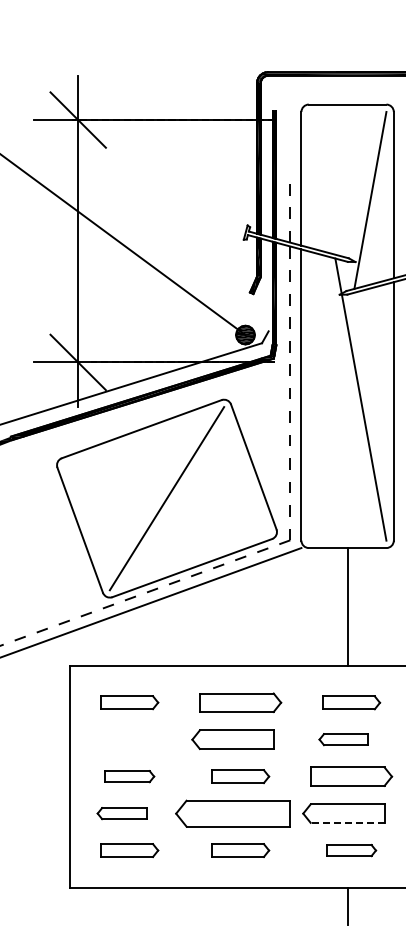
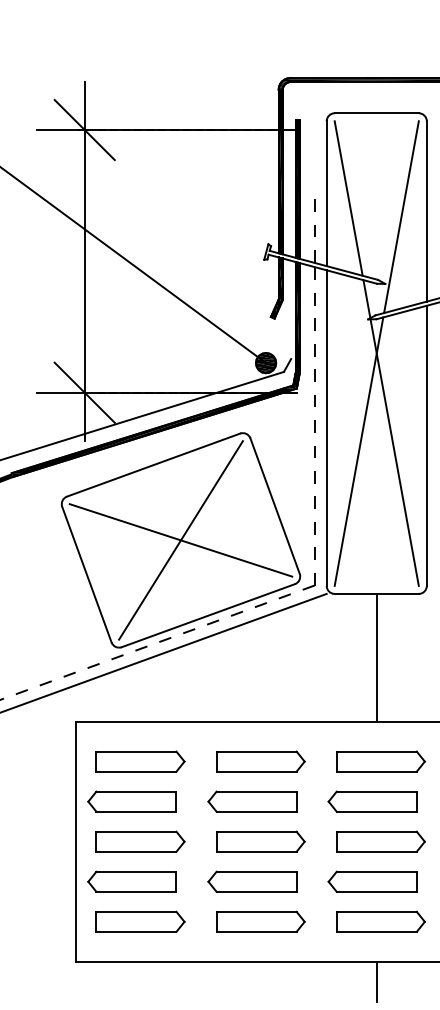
line: (321, 182) -> (348, 197), added
line: (330, 416) -> (358, 451), added
line: (166, 498) -> (180, 540), added
part: (129, 702) -> (140, 761), size x1.43
part: (351, 702) -> (380, 761), size x1.43
part: (121, 739) -> (131, 801), added
part: (343, 739) -> (372, 801), size x1.67
part: (129, 776) -> (140, 841), size x1.67
part: (240, 776) -> (260, 841), size x1.43
part: (121, 813) -> (131, 881), size x1.67
part: (232, 813) -> (251, 881), size x0.71
line: (347, 822) -> (376, 891), dashed -> solid
part: (129, 850) -> (140, 921), size x1.43
part: (240, 850) -> (260, 921), size x1.43
part: (351, 850) -> (380, 921), size x1.67

